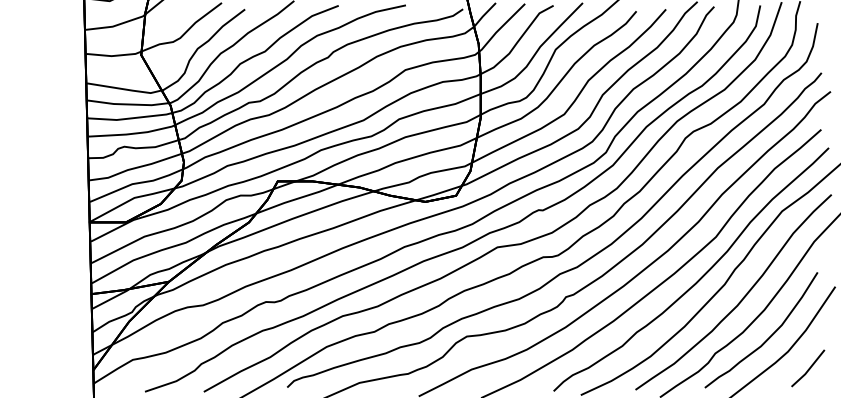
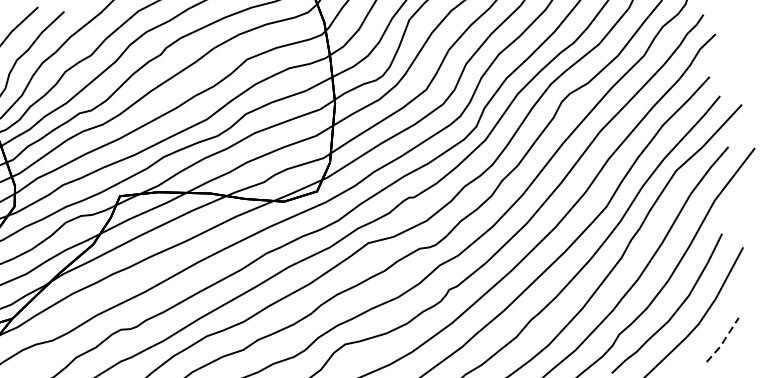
line: (808, 369) -> (723, 341), solid -> dashed

